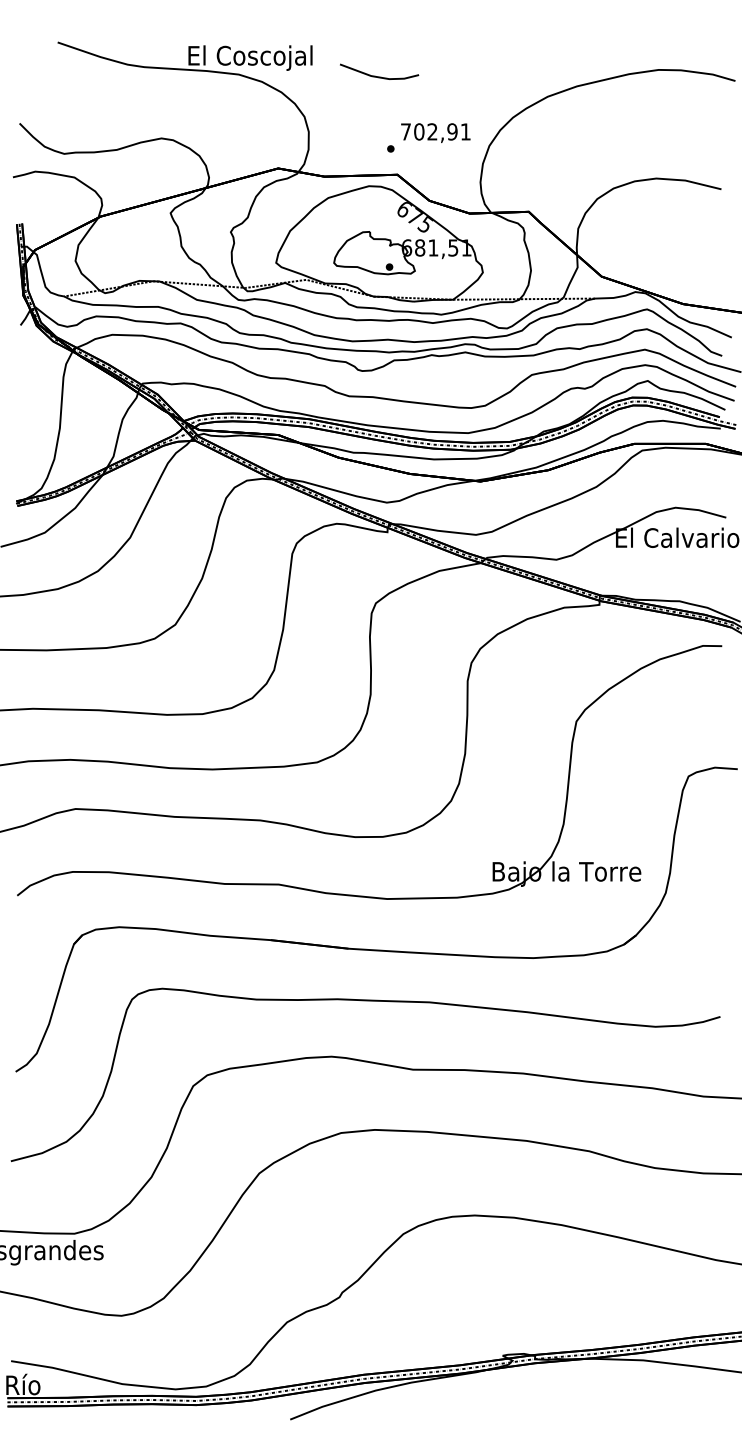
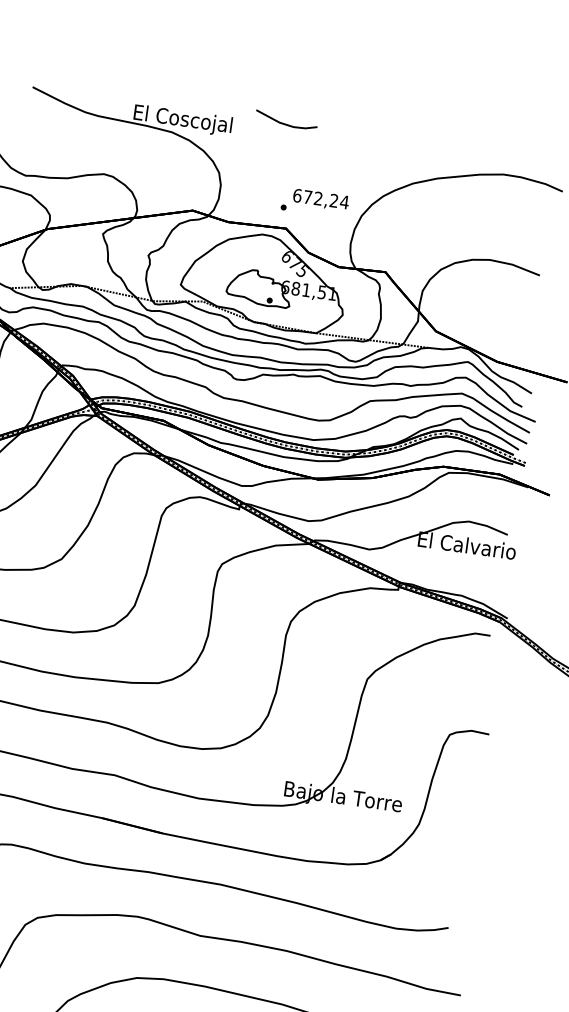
line: (379, 76) -> (286, 123), moved
text: (435, 131) -> (320, 198), 702,91 -> 672,24

